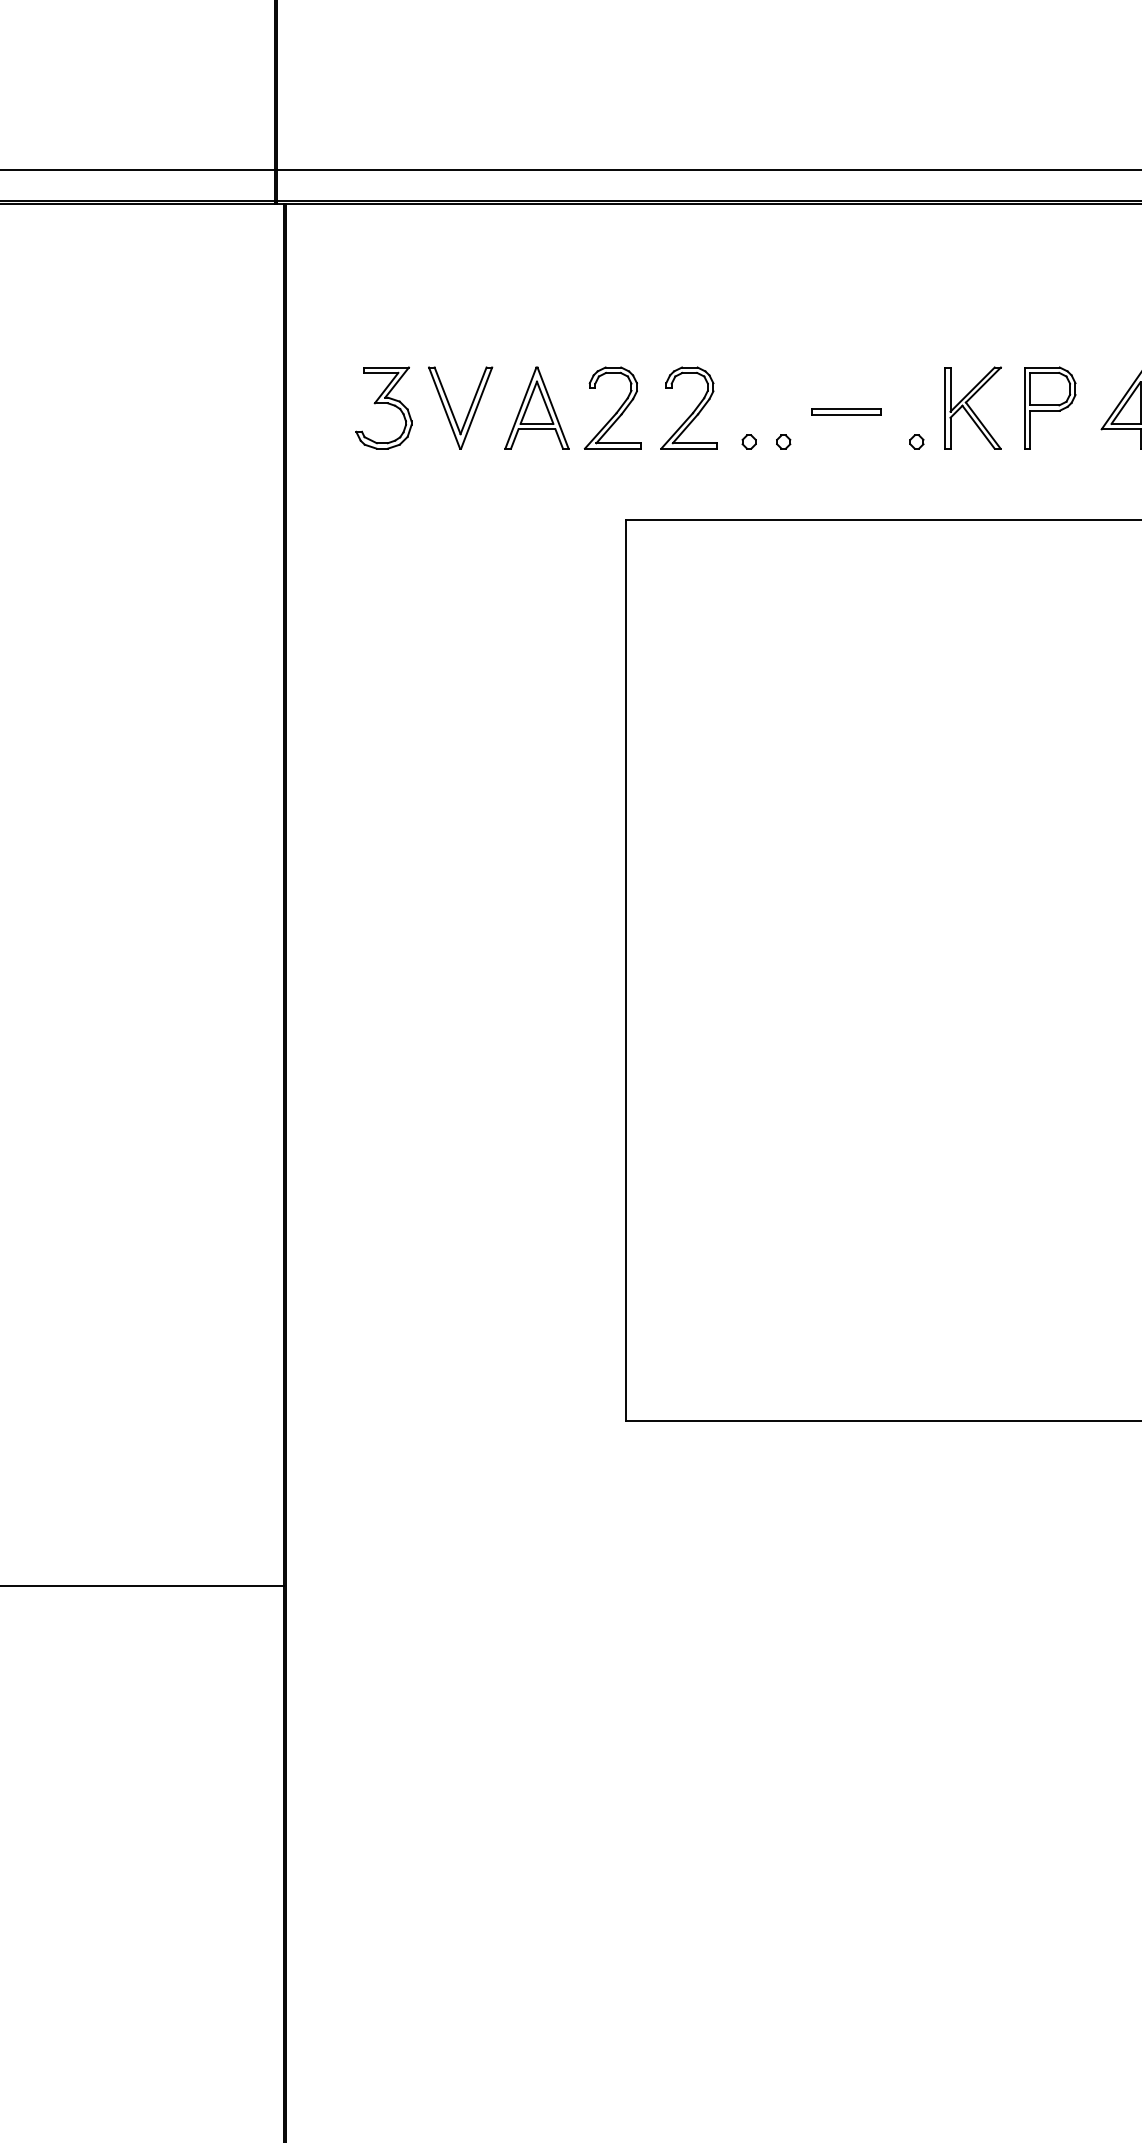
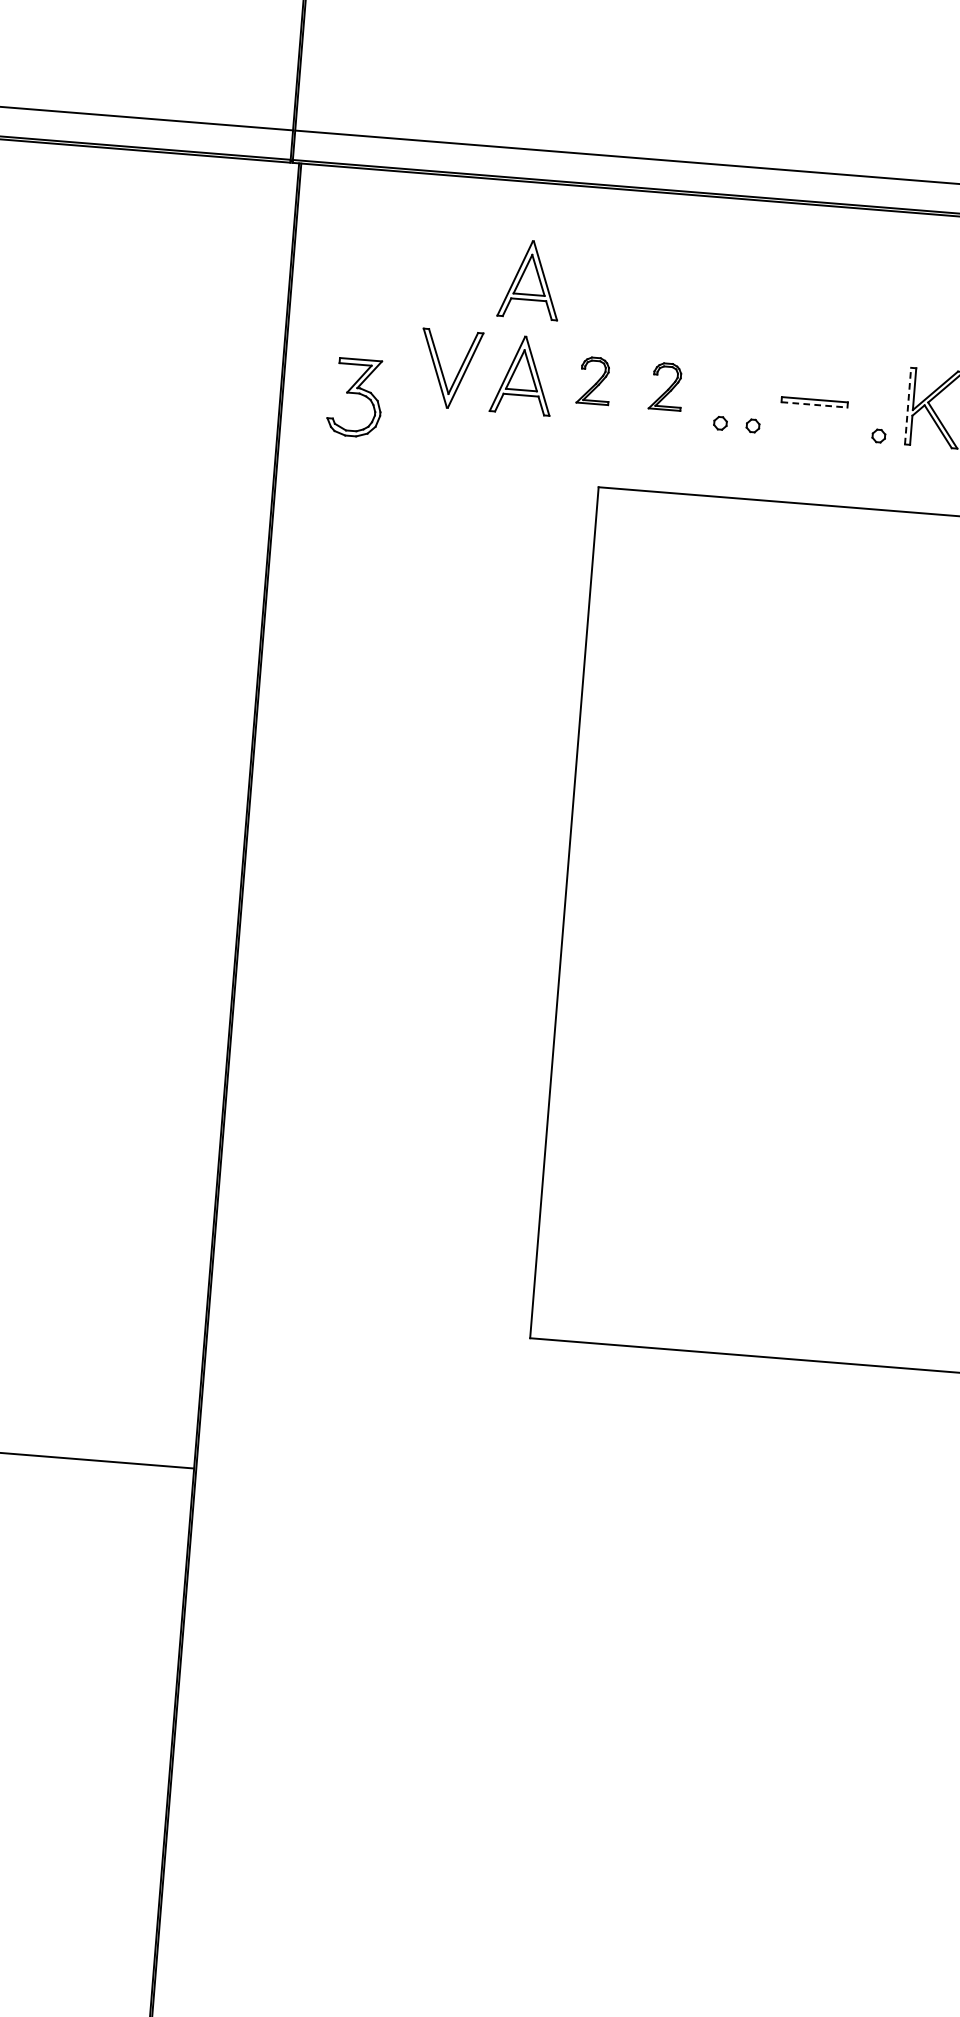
part: (536, 306) -> (529, 279), added
part: (383, 407) -> (355, 397), moved
part: (612, 407) -> (594, 380), size x0.6
part: (688, 407) -> (665, 386), size x0.6
line: (945, 408) -> (908, 406), solid -> dashed
line: (846, 414) -> (814, 404), solid -> dashed

